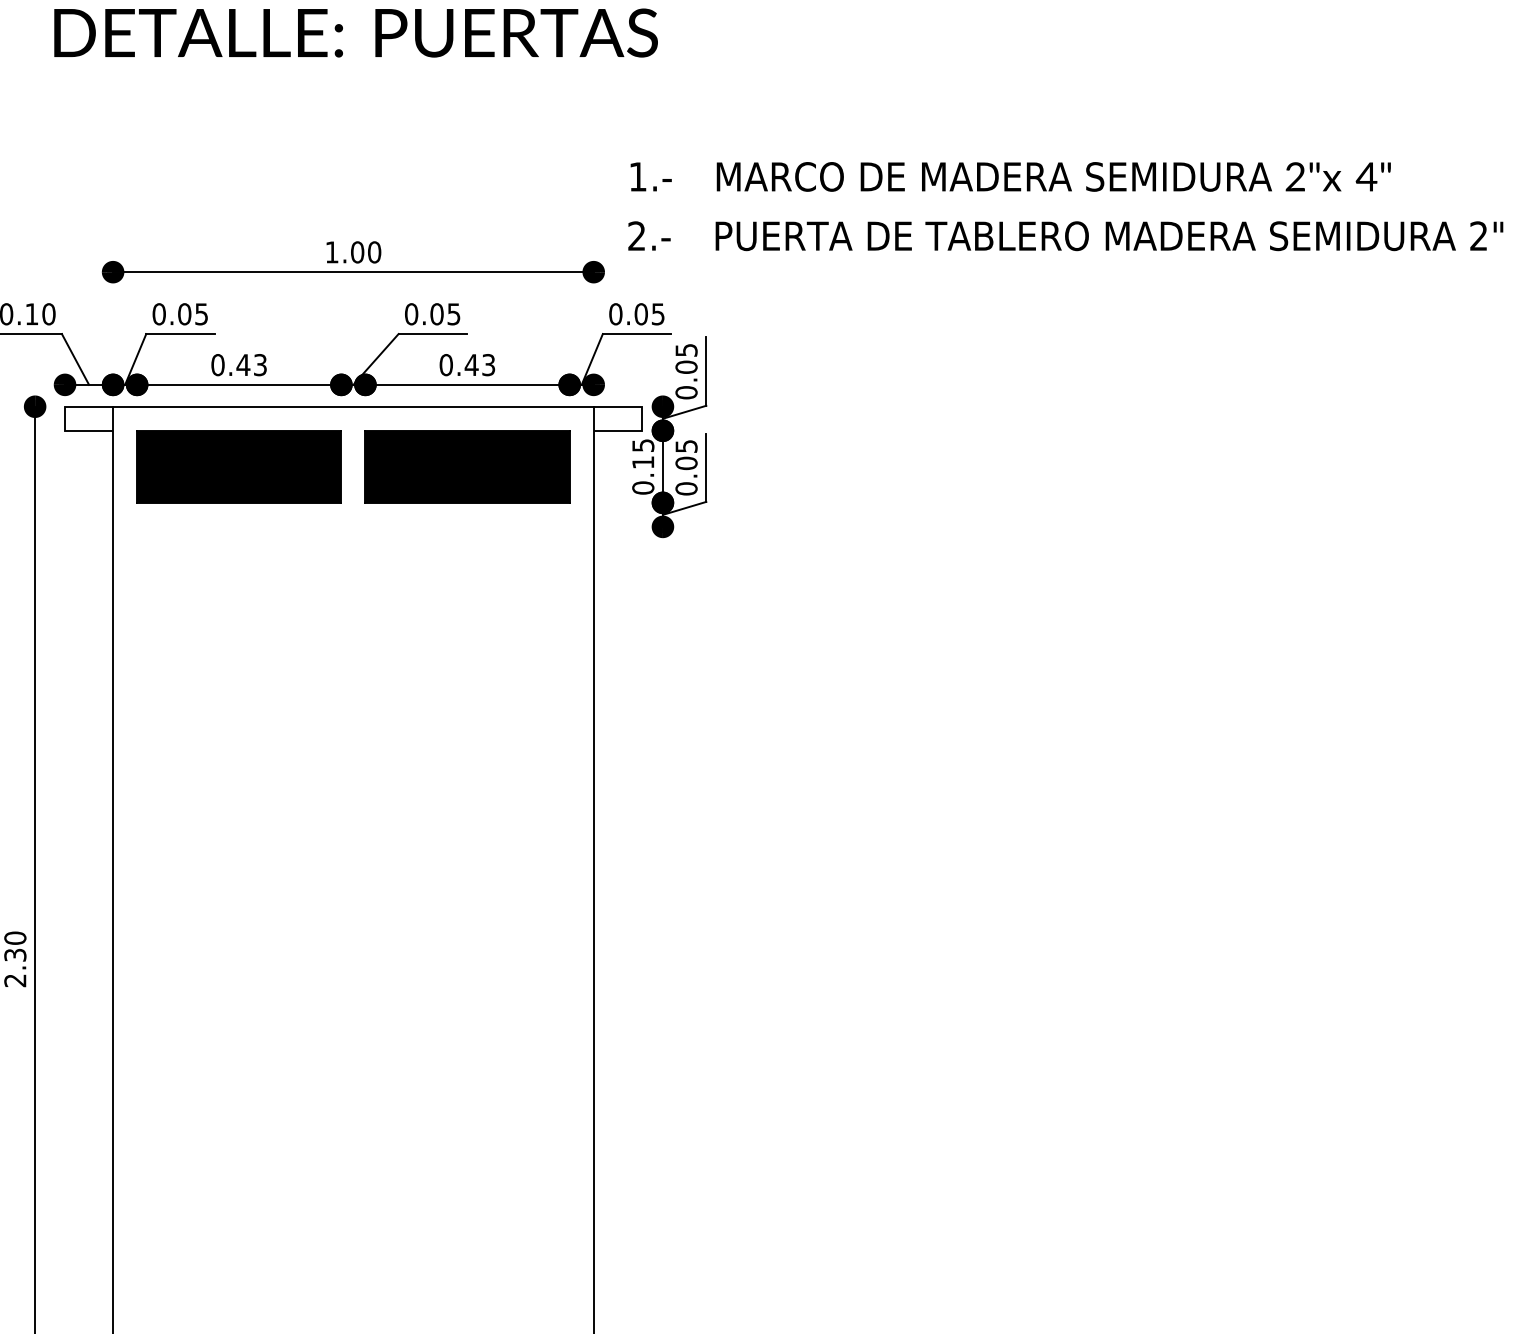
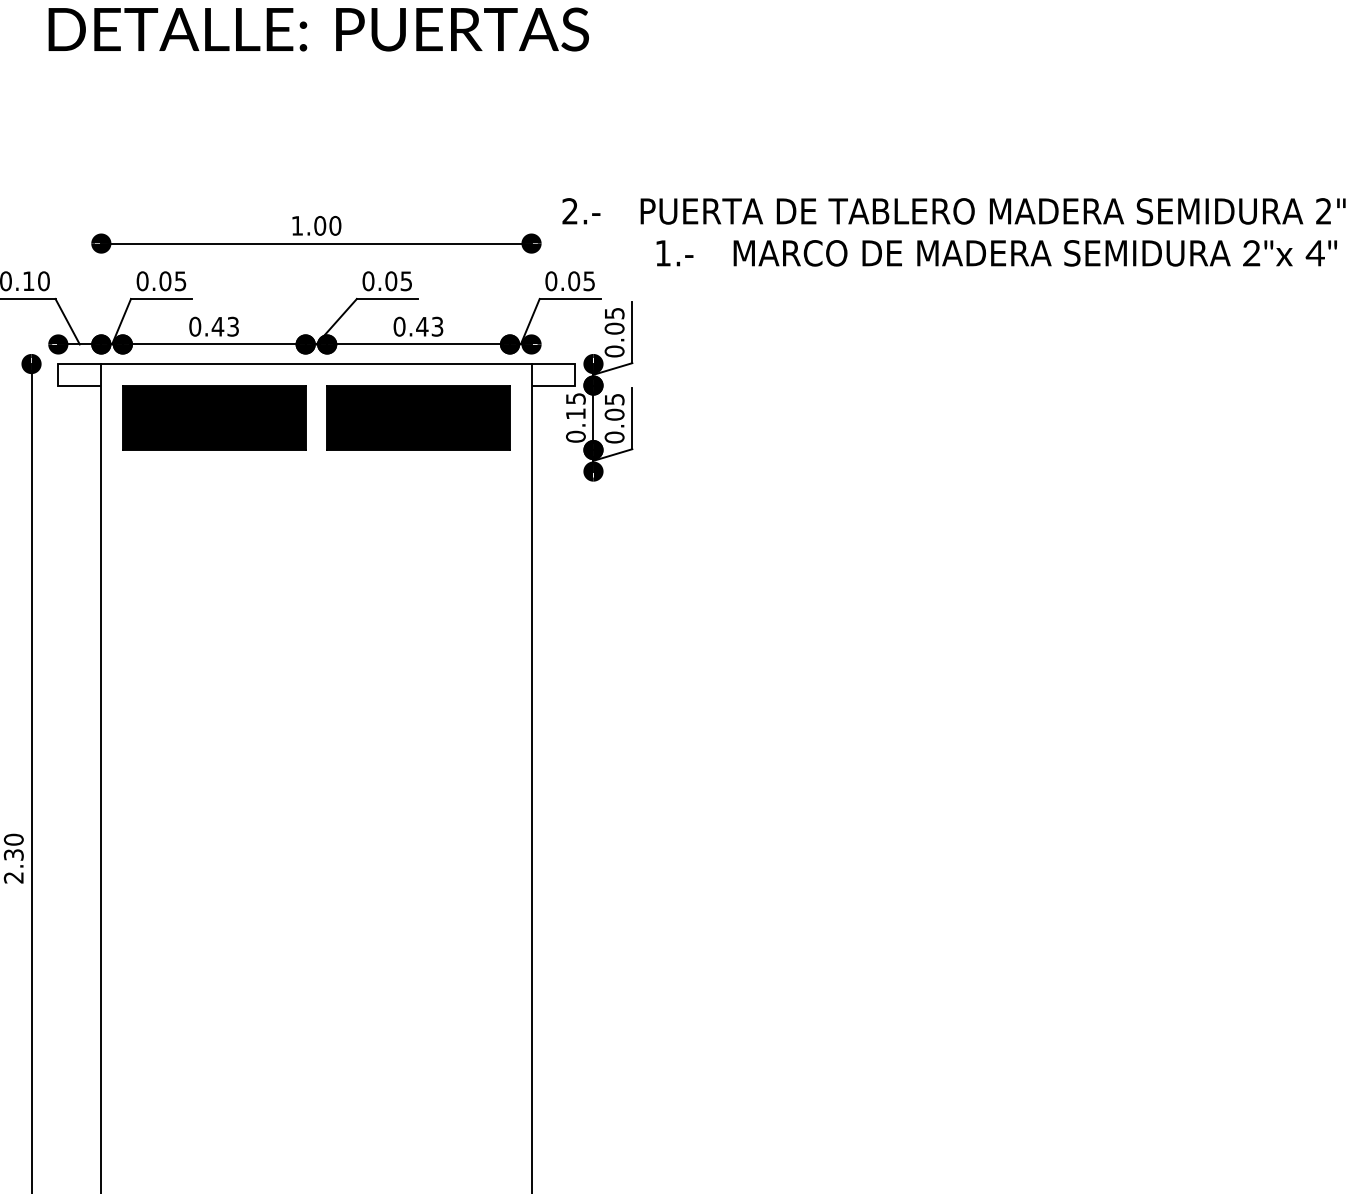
text: (1010, 177) -> (996, 253), moved

